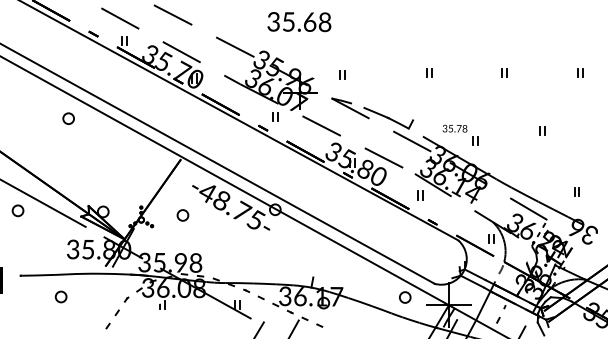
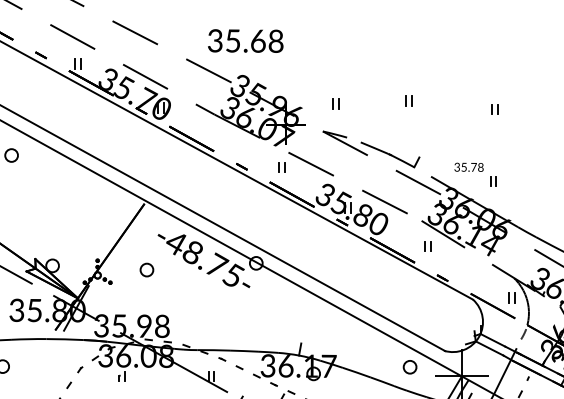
text: (299, 22) -> (245, 41), moved
part: (429, 72) -> (409, 100), moved
part: (504, 72) -> (494, 109), moved
part: (275, 116) -> (282, 167), moved

